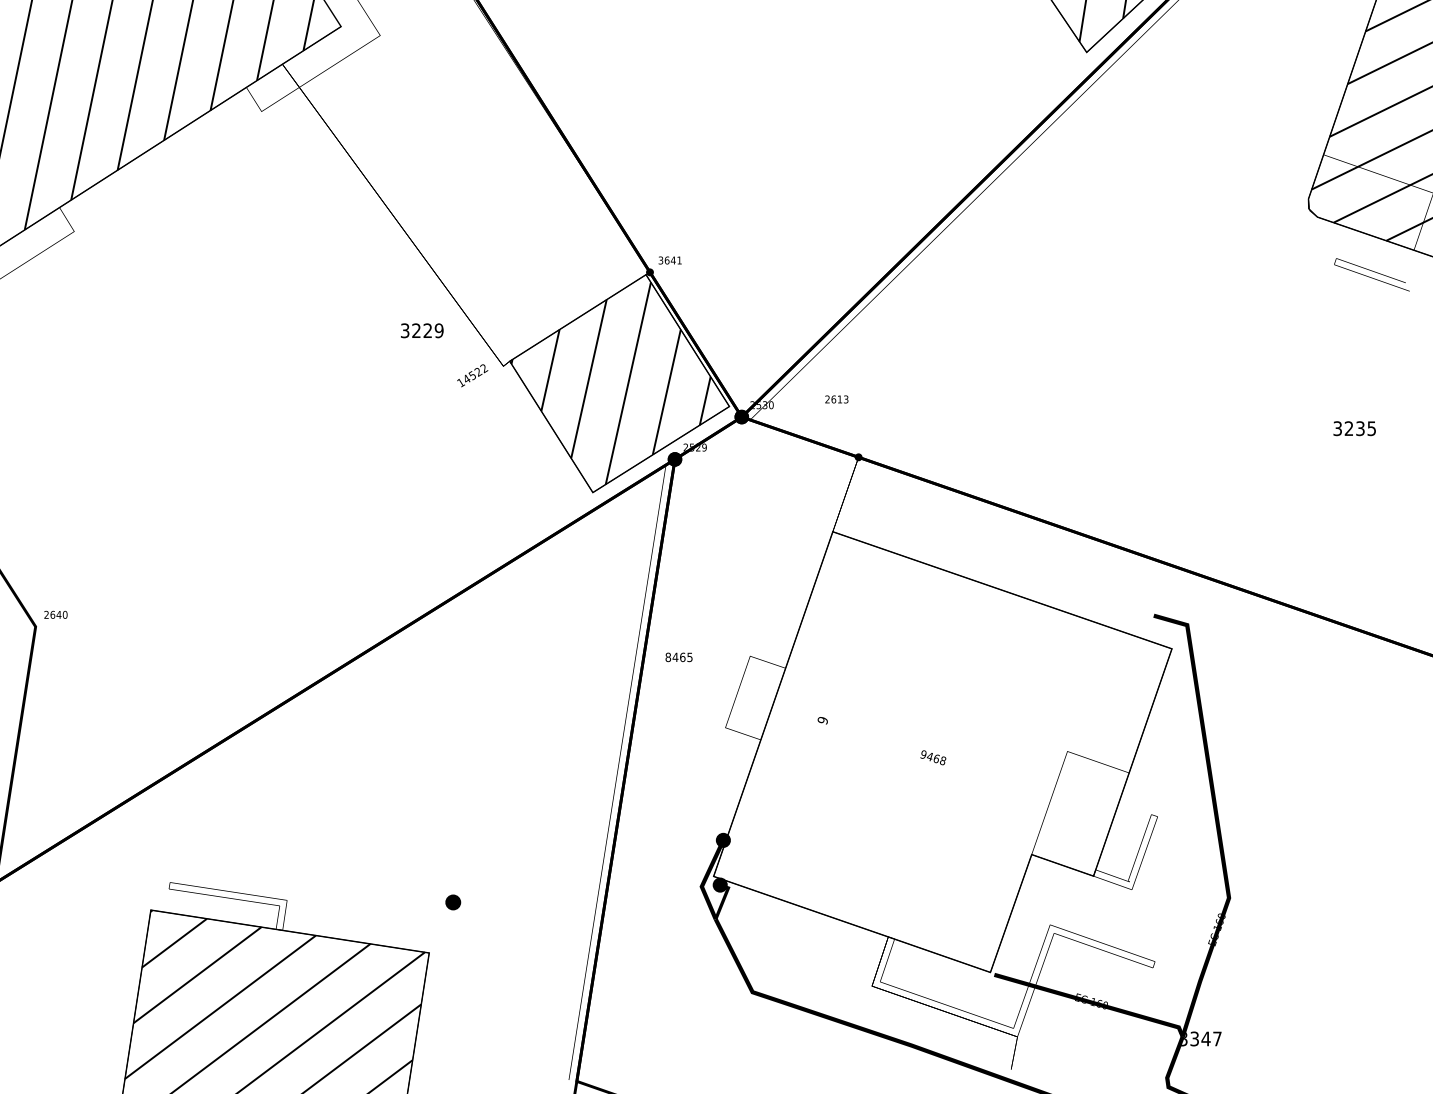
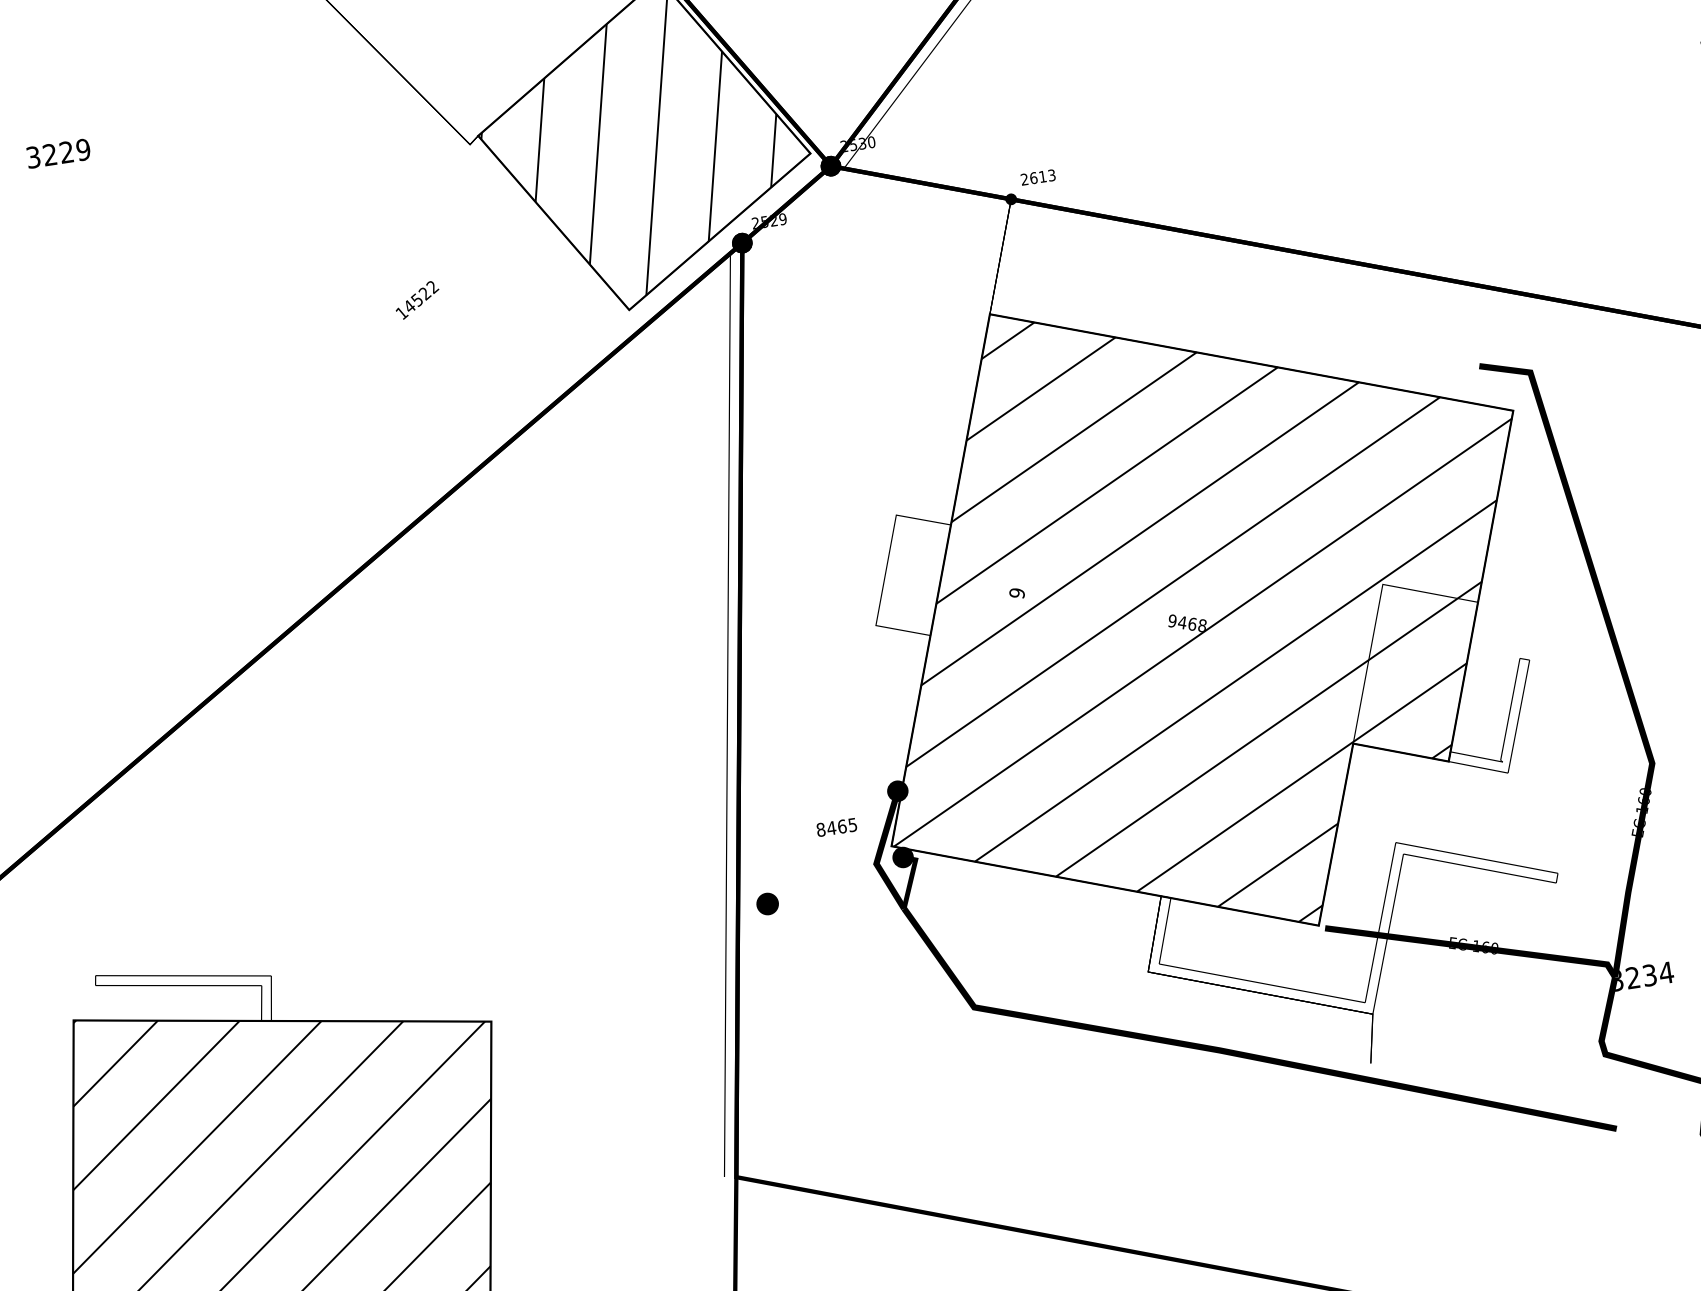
text: (422, 330) -> (58, 153), moved
text: (472, 375) -> (417, 299), moved
text: (836, 399) -> (1037, 177), moved
text: (678, 657) -> (836, 827), moved
hatch: (942, 754) -> (1200, 616), added
part: (453, 902) -> (768, 904), moved
text: (1206, 1038) -> (1650, 974), 3347 -> 3234

